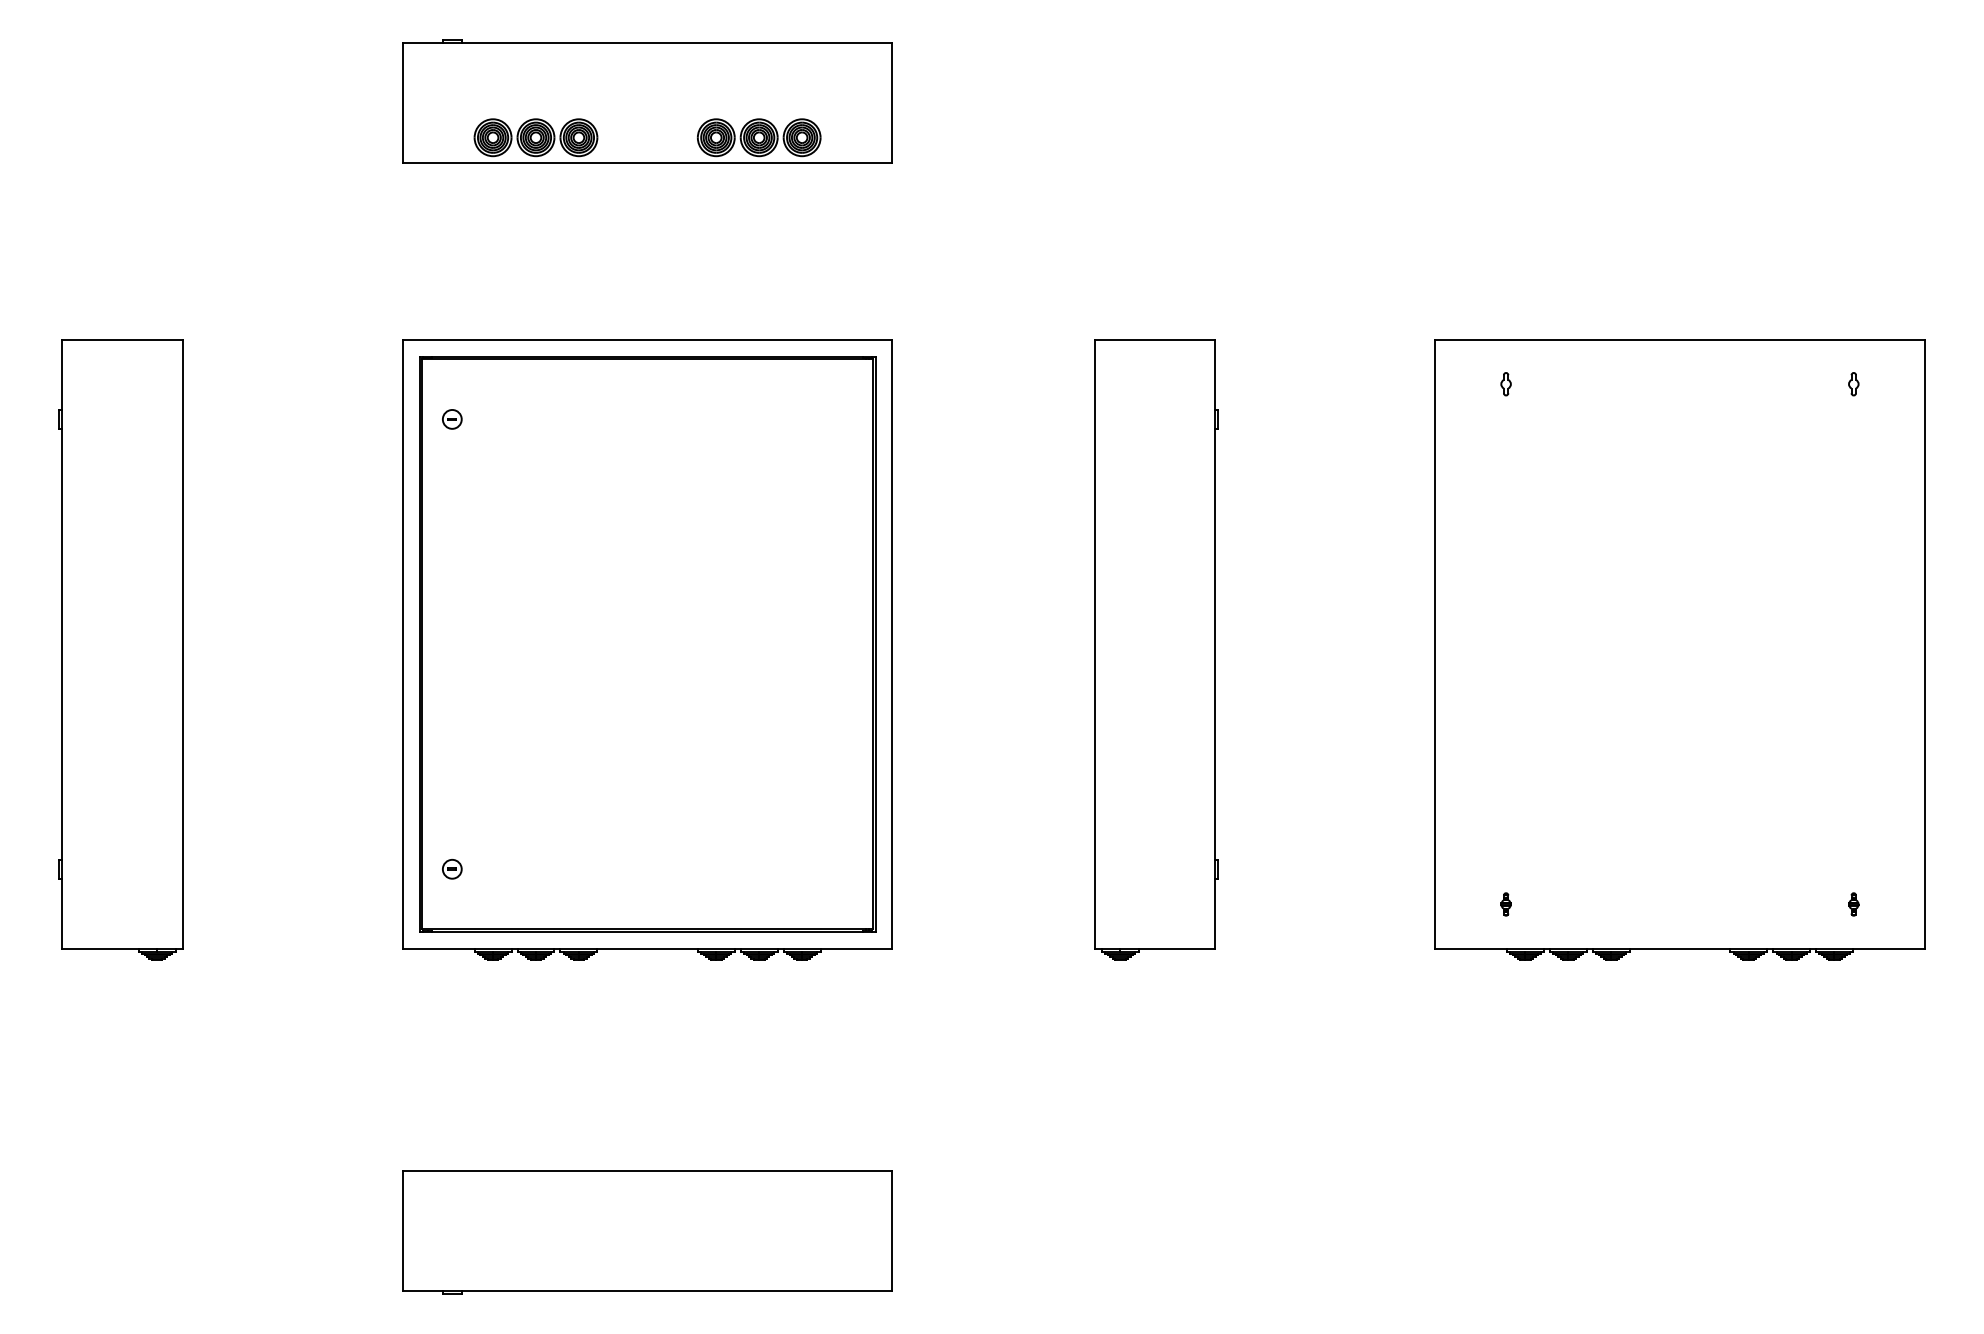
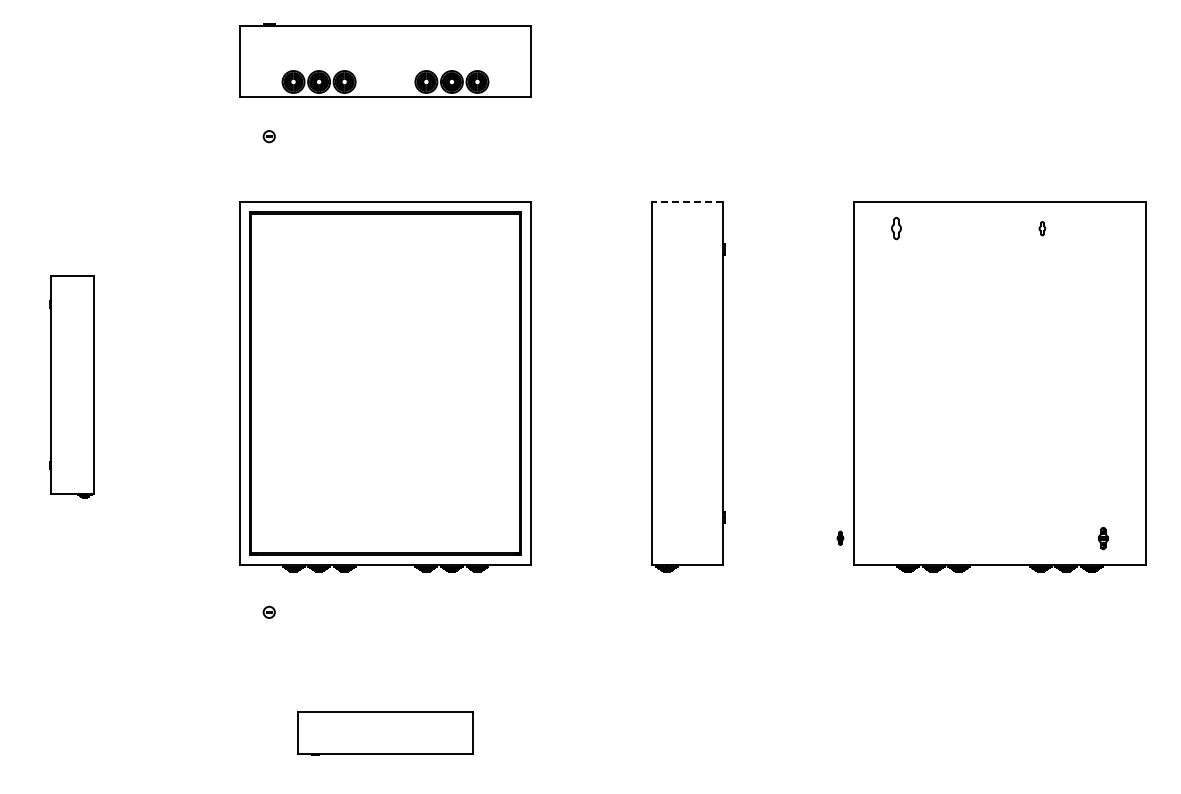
line: (1154, 340) -> (687, 202), solid -> dashed
part: (1506, 383) -> (896, 228), size x1.6
part: (1853, 383) -> (1042, 228), moved
part: (450, 419) -> (268, 136), moved
part: (119, 649) -> (71, 386), size x0.6
part: (450, 867) -> (268, 611), moved
part: (1506, 903) -> (840, 537), moved
part: (1853, 903) -> (1103, 537), size x1.6
part: (647, 1232) -> (385, 733), size x0.6

